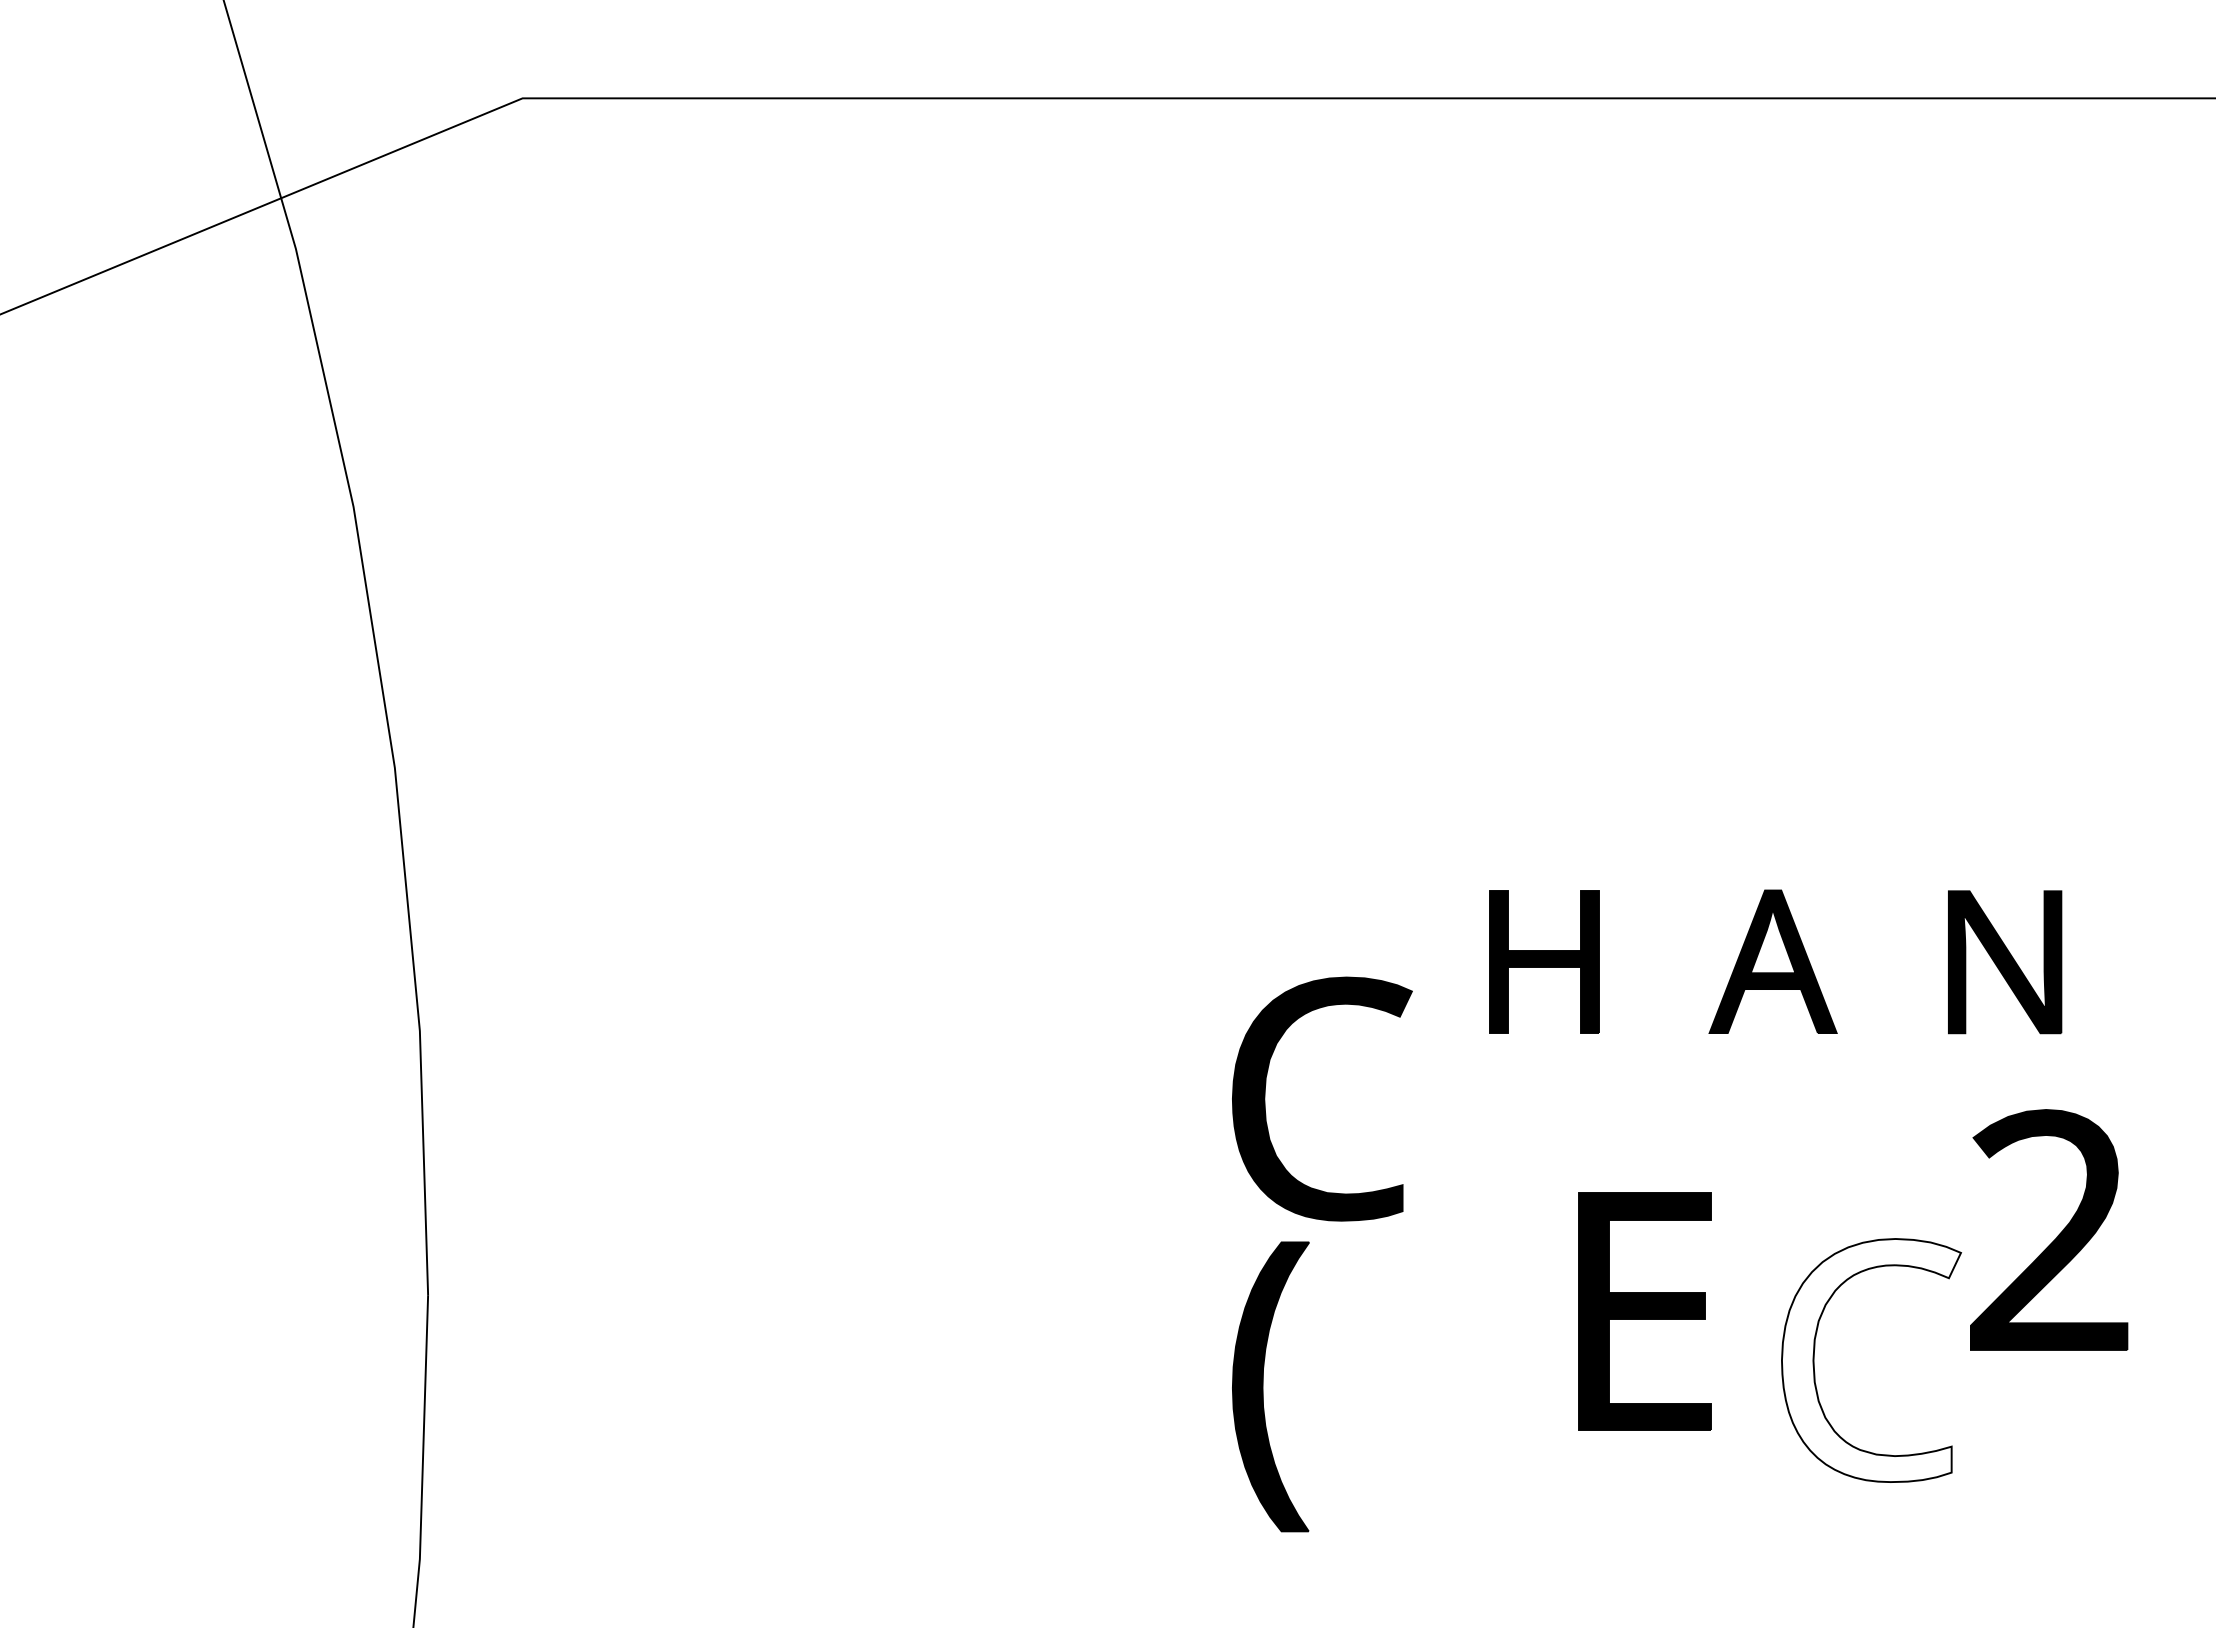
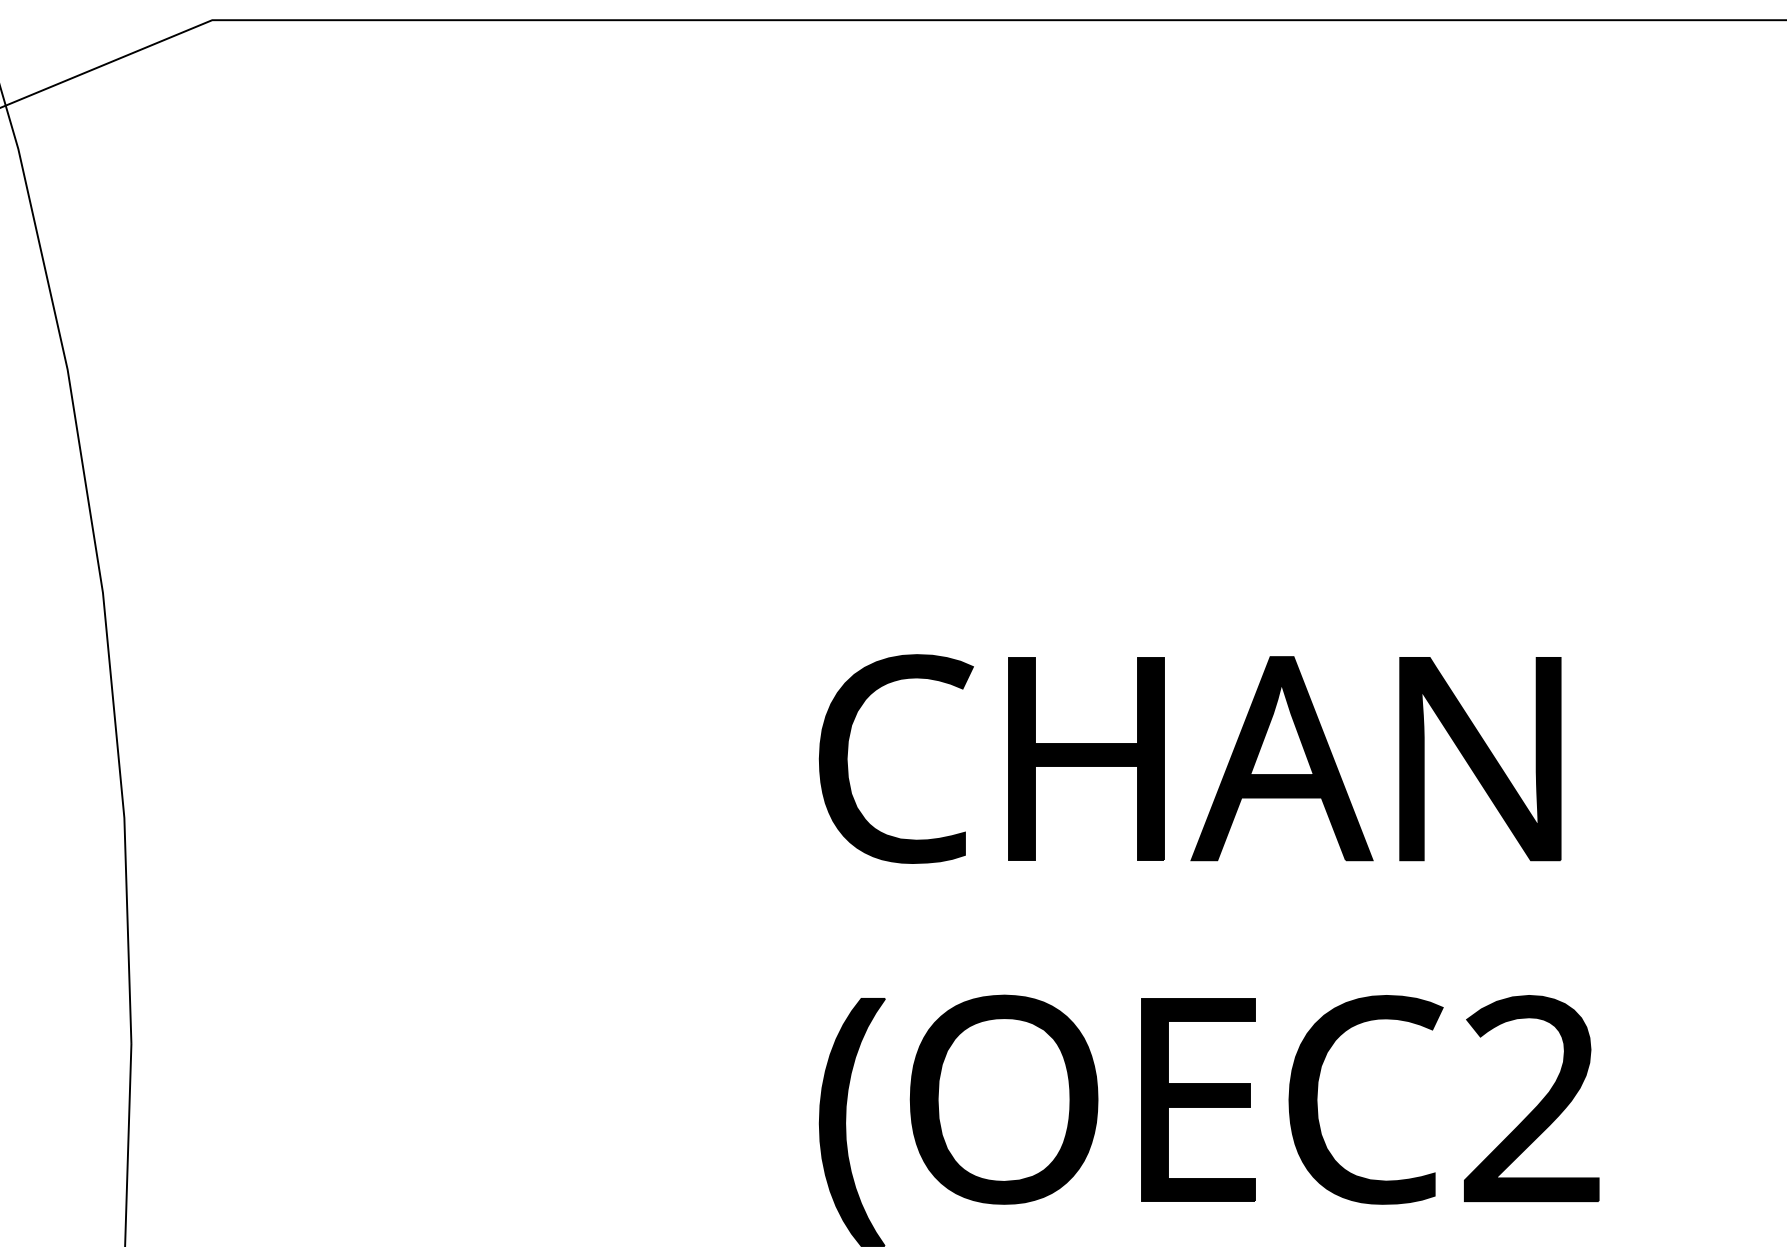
part: (1544, 961) -> (1086, 758), size x1.67
part: (1772, 961) -> (1281, 758), size x1.67
part: (2004, 962) -> (1479, 759), size x1.67
part: (1265, 1098) -> (847, 758), moved
part: (2057, 1235) -> (1538, 1103), moved
part: (1644, 1311) -> (1198, 1099), moved
part: (1448, 1359) -> (1004, 1098), added
fill: (1870, 1360) -> (1365, 1099), added

